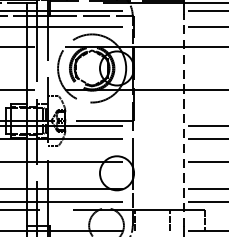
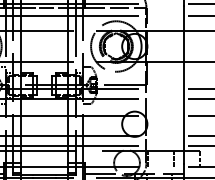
line: (184, 121) -> (184, 85), dashed -> solid

